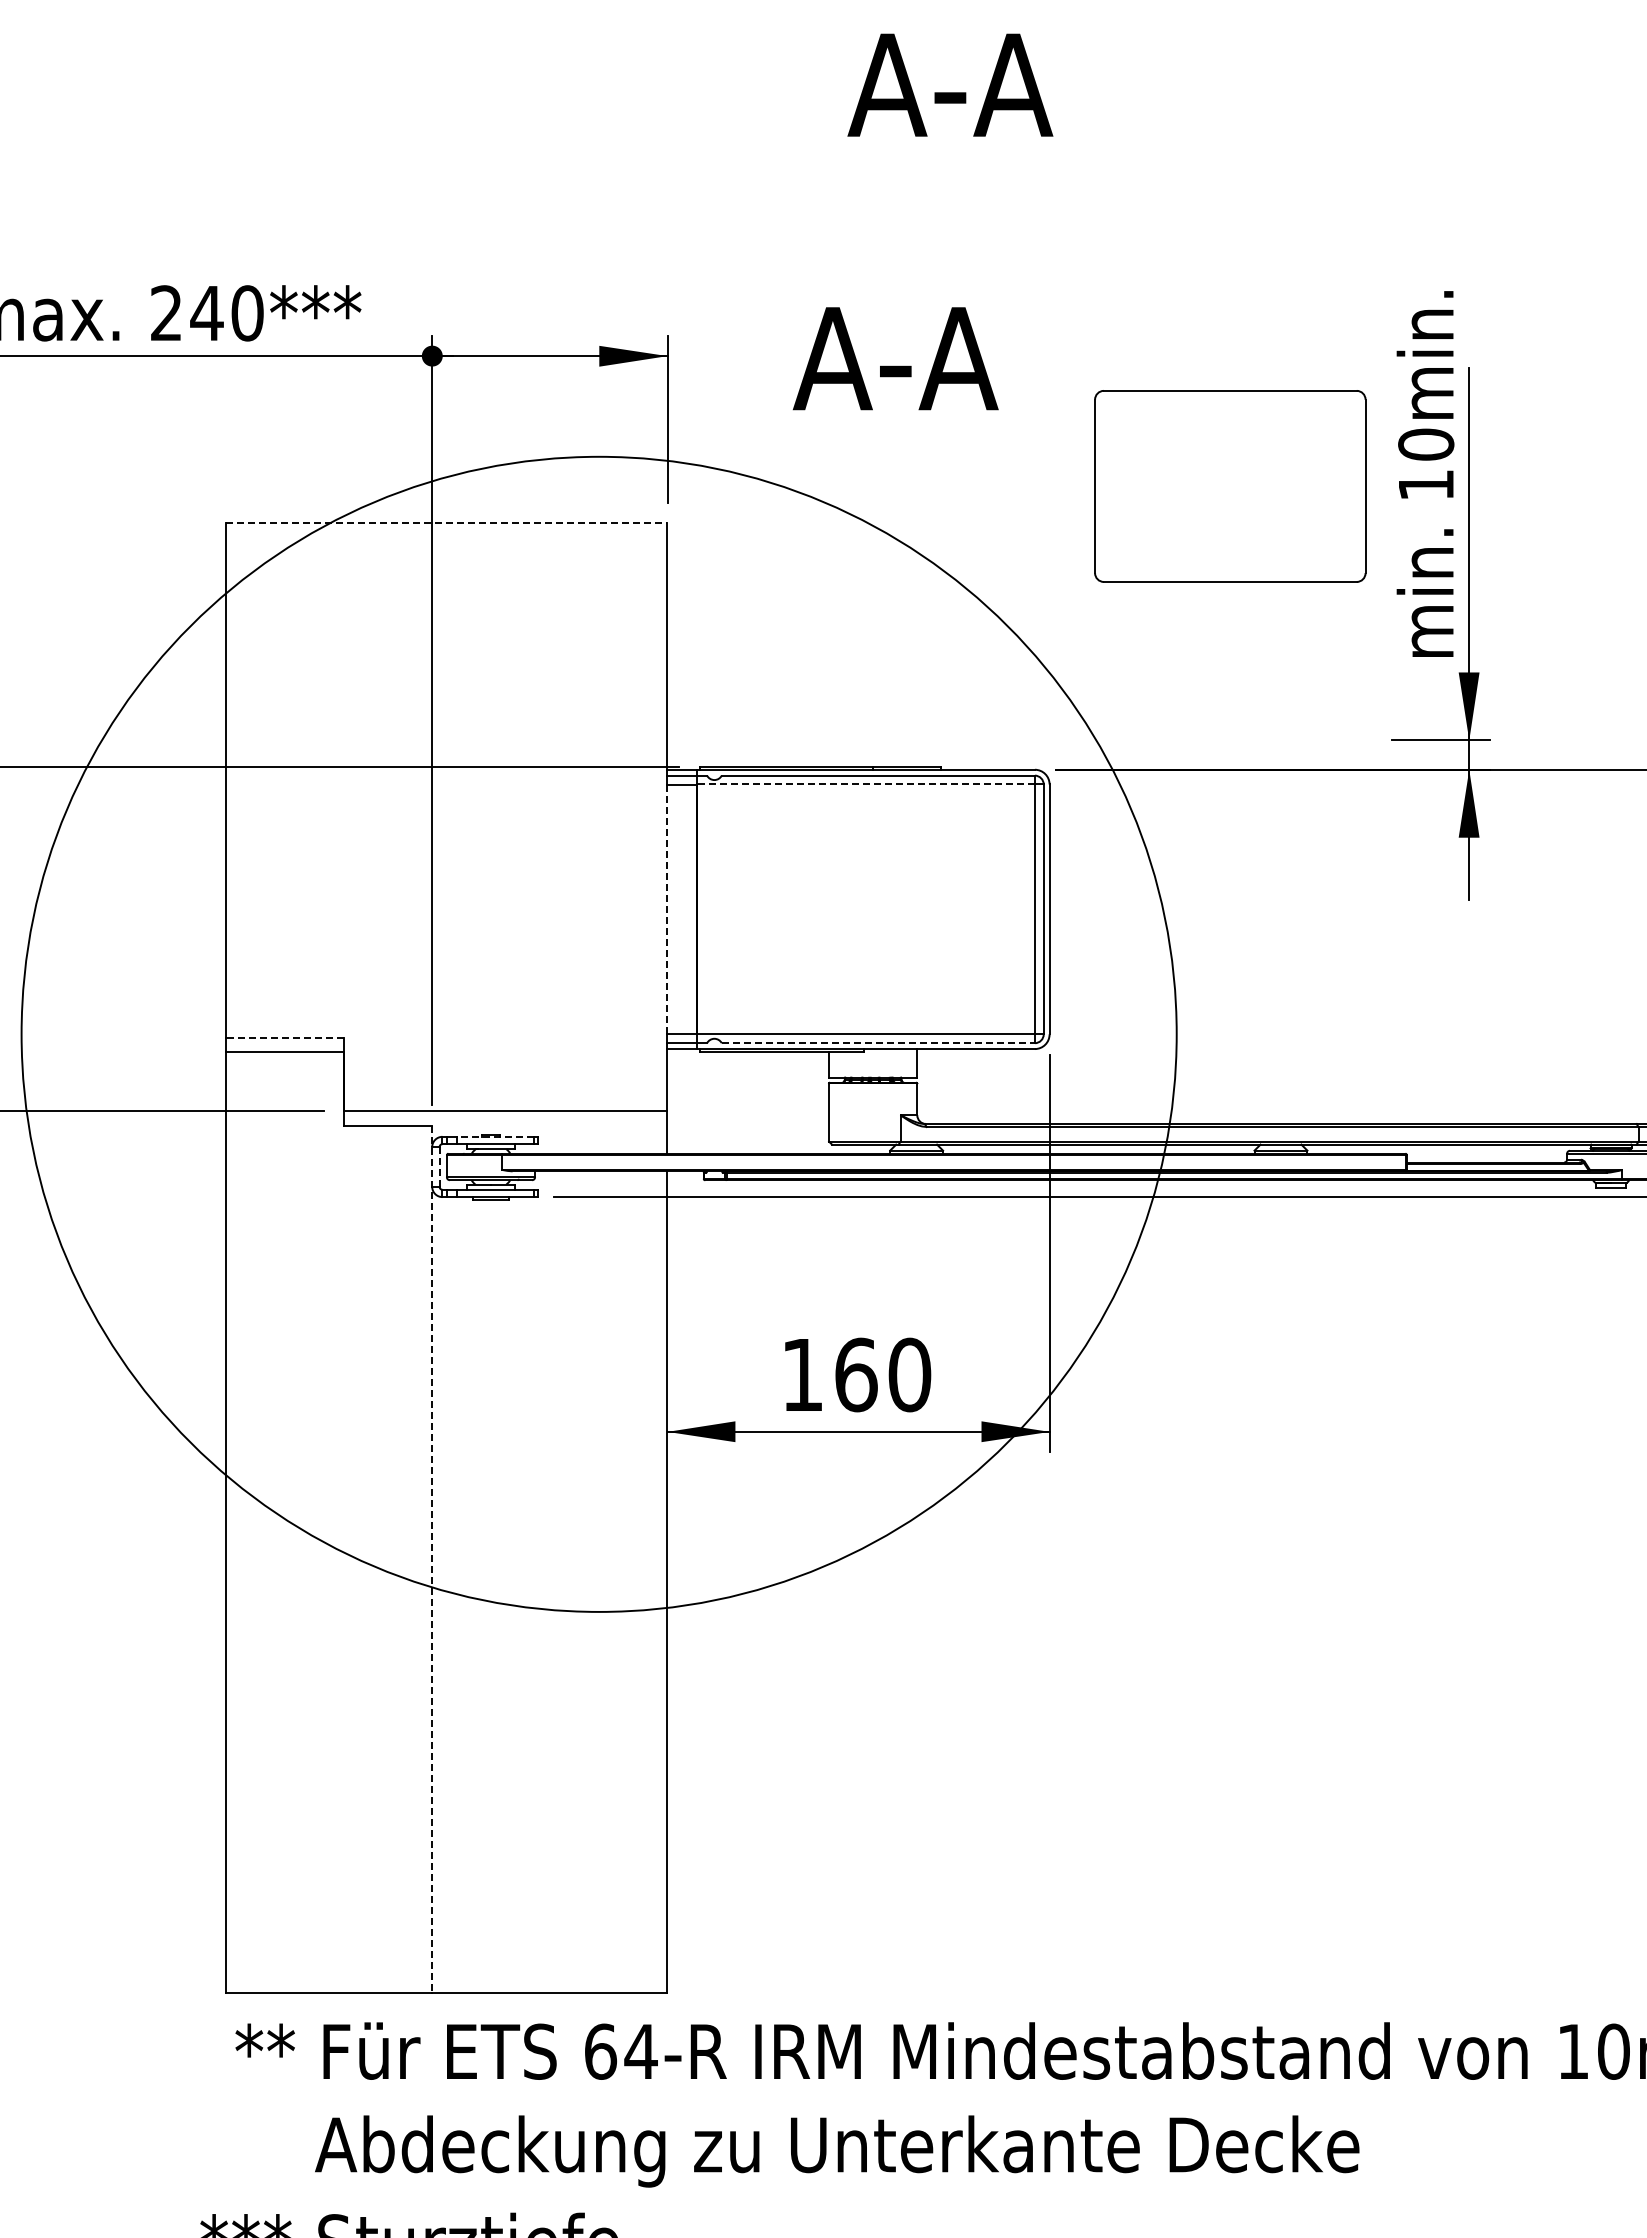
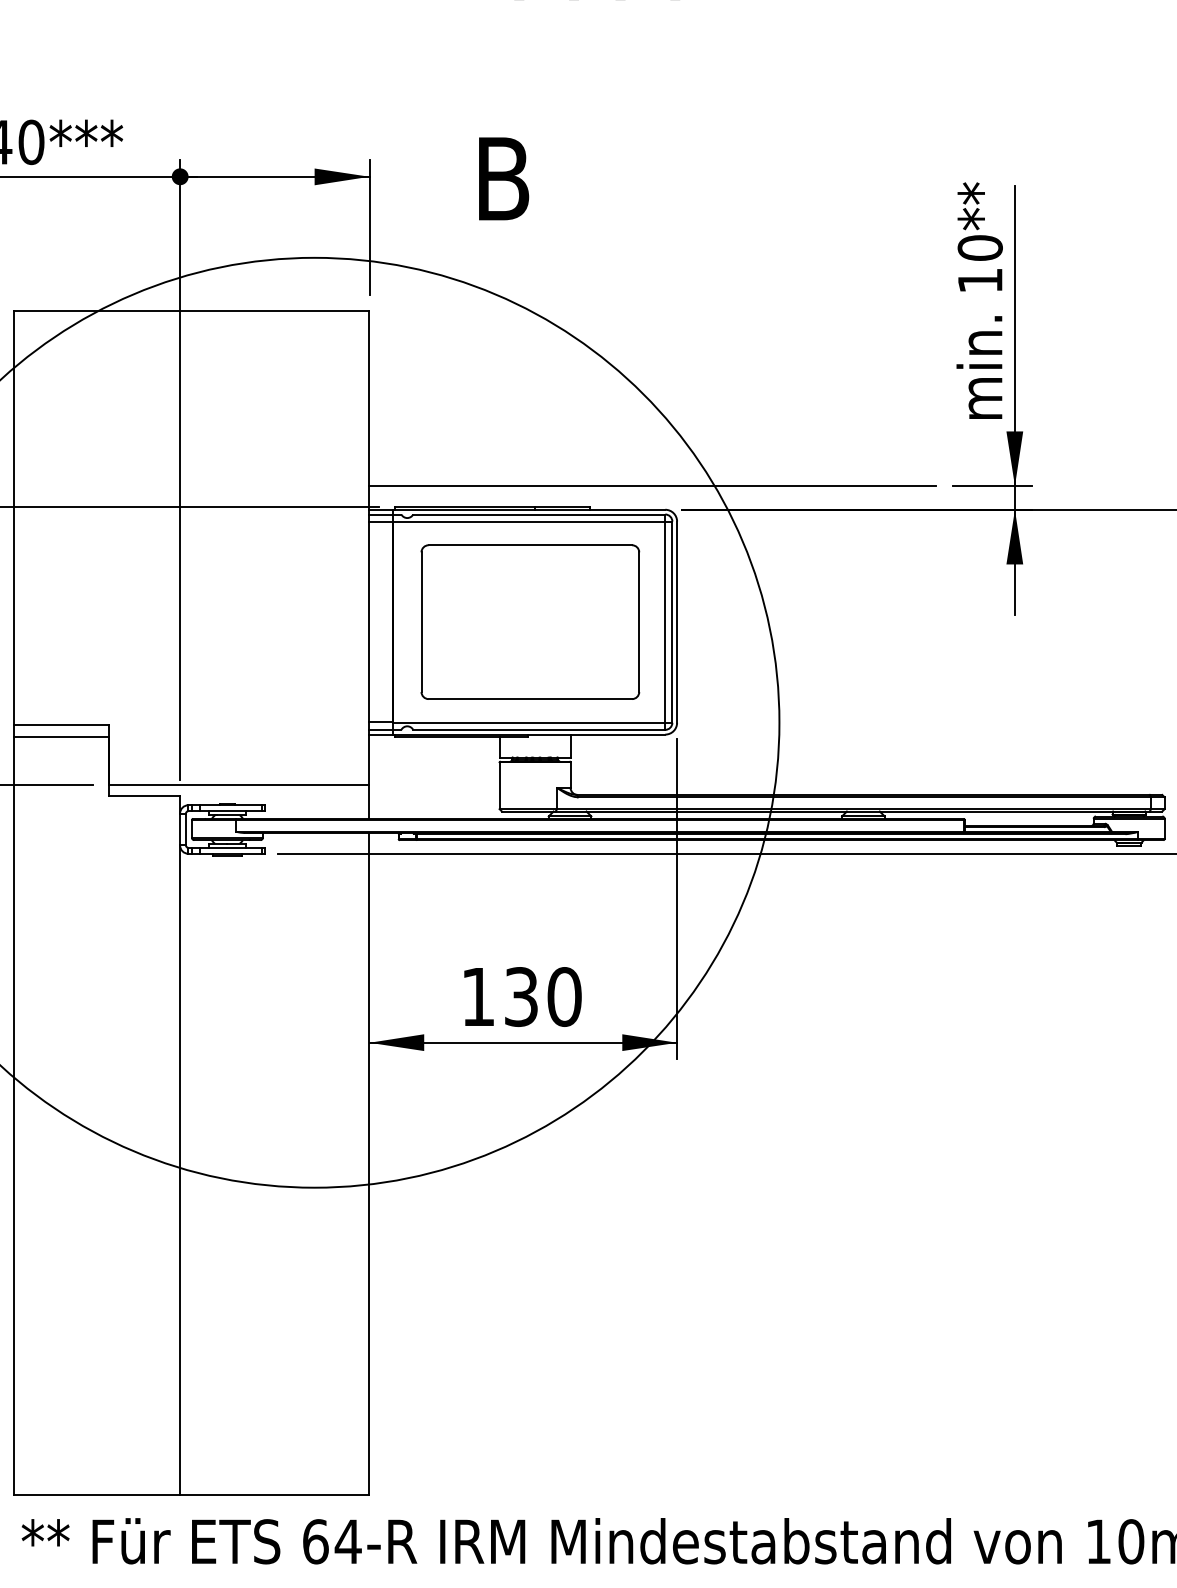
text: (1424, 356) -> (978, 177), min. -> **
text: (895, 358) -> (553, 178), A-A -> B
part: (1230, 486) -> (530, 622), moved
line: (446, 523) -> (191, 311), dashed -> solid
line: (1019, 740) -> (652, 486), added
line: (865, 784) -> (528, 521), dashed -> solid
line: (667, 909) -> (369, 622), dashed -> solid
line: (285, 1037) -> (62, 725), dashed -> solid
line: (878, 1043) -> (539, 730), dashed -> solid
line: (494, 1136) -> (230, 804), dashed -> solid
line: (439, 1166) -> (185, 829), dashed -> solid
text: (856, 1374) -> (521, 996), 160 -> 130
line: (432, 1559) -> (180, 1145), dashed -> solid

